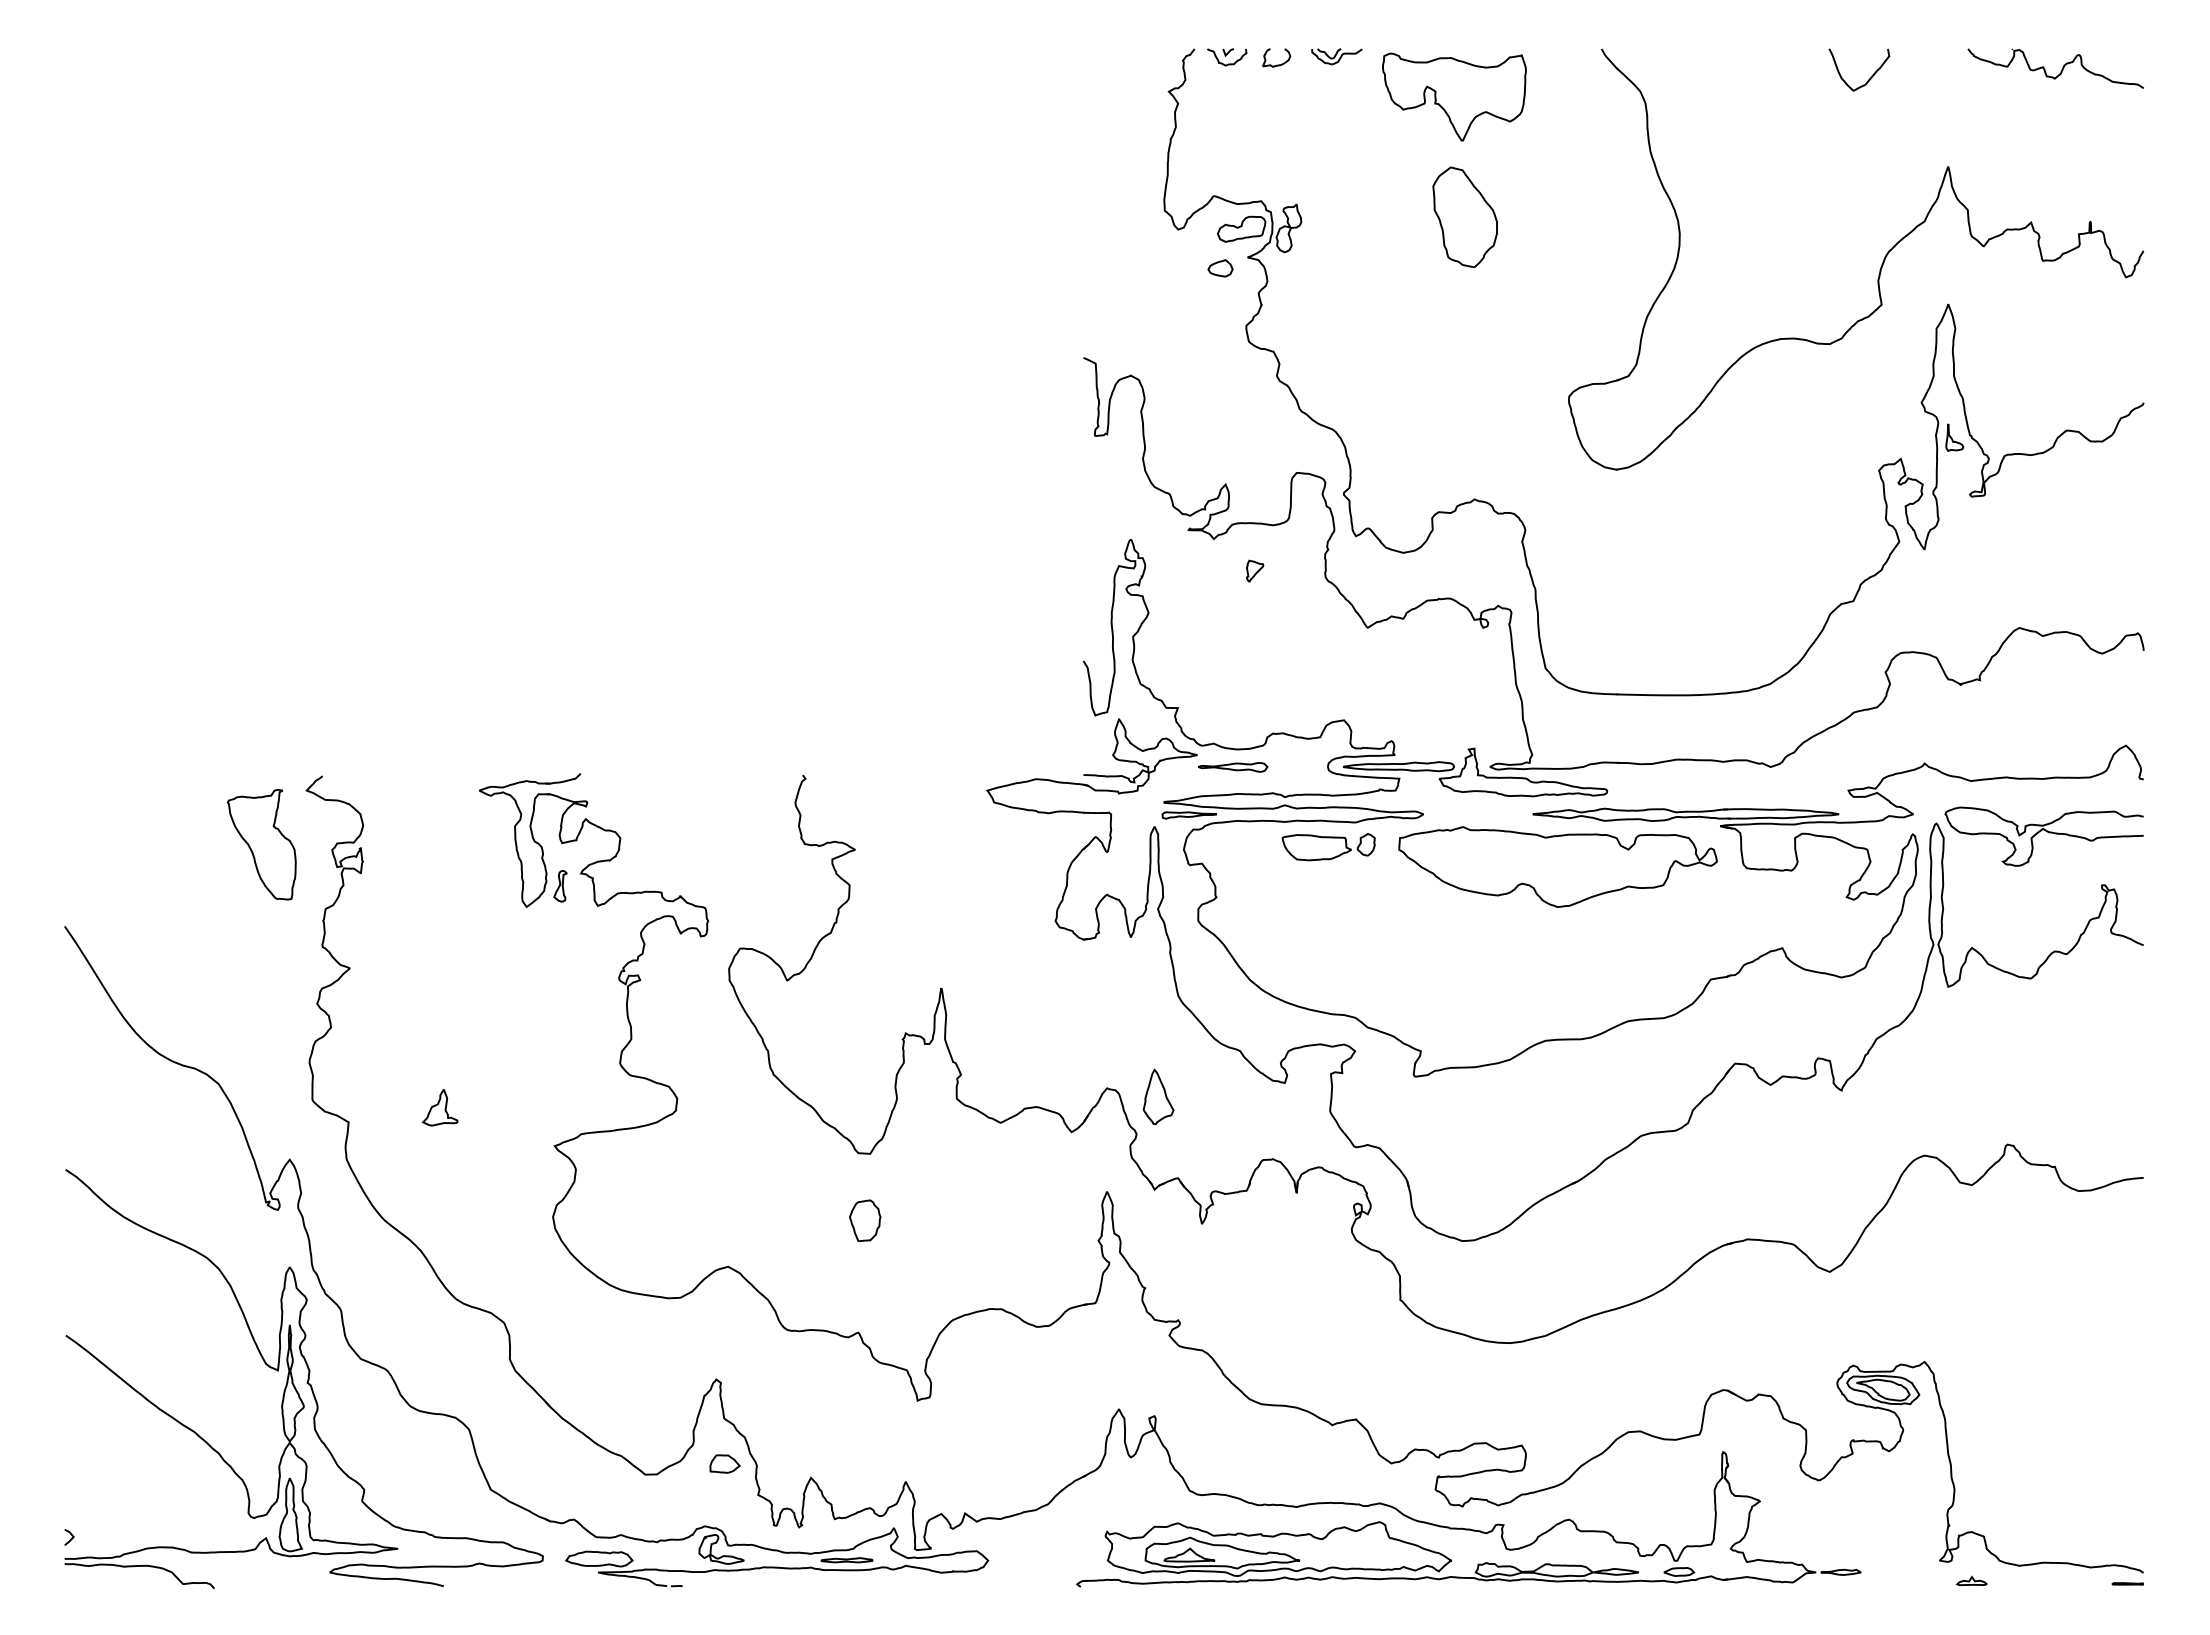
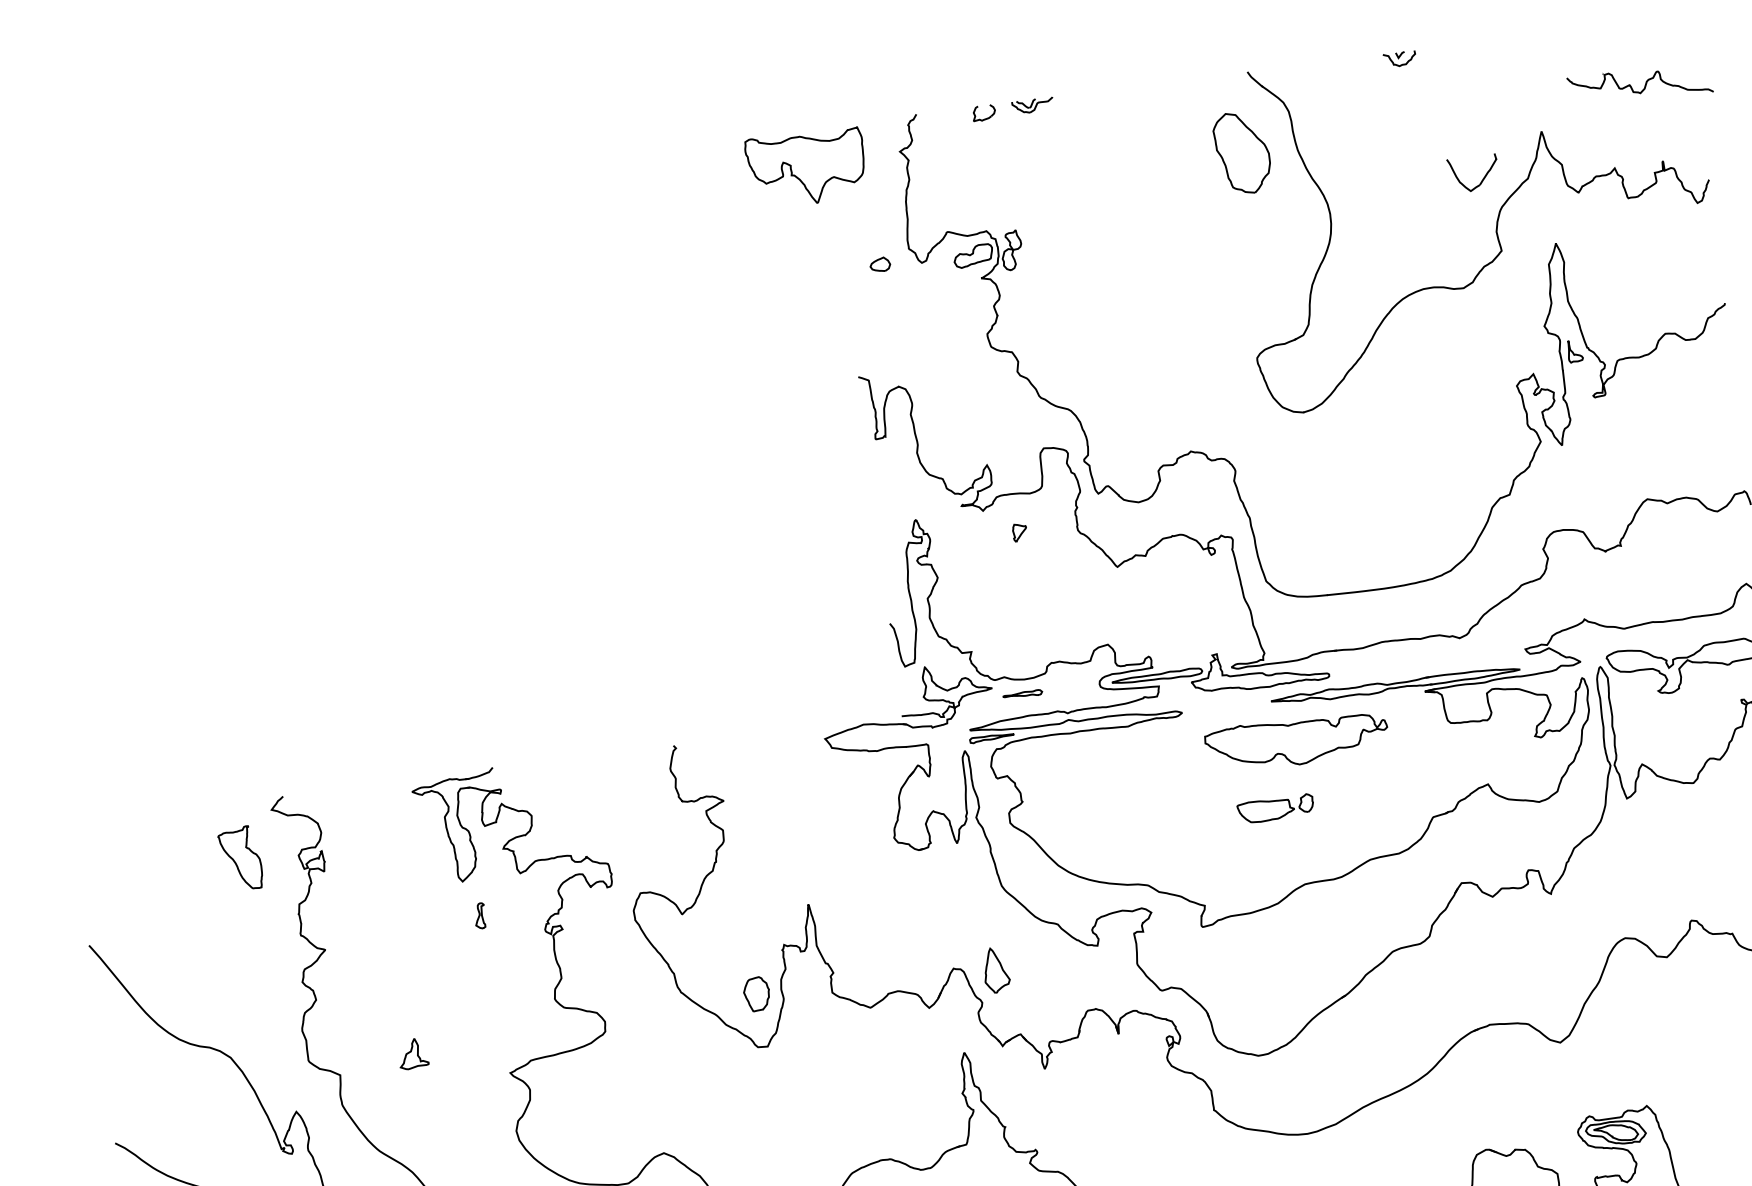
part: (1227, 57) -> (1400, 59), moved
part: (2055, 68) -> (1639, 84), moved
part: (1871, 75) -> (1483, 176), moved
part: (1454, 96) -> (806, 167), moved
part: (1464, 217) -> (1241, 153), moved
part: (1220, 268) -> (880, 264), moved
part: (1233, 767) -> (1022, 694), size x0.7
part: (261, 844) -> (240, 858), size x0.7
part: (1328, 847) -> (1275, 809), moved
part: (1557, 866) -> (1296, 741), size x0.7
part: (560, 886) -> (480, 916), moved
part: (865, 1220) -> (757, 993), moved

